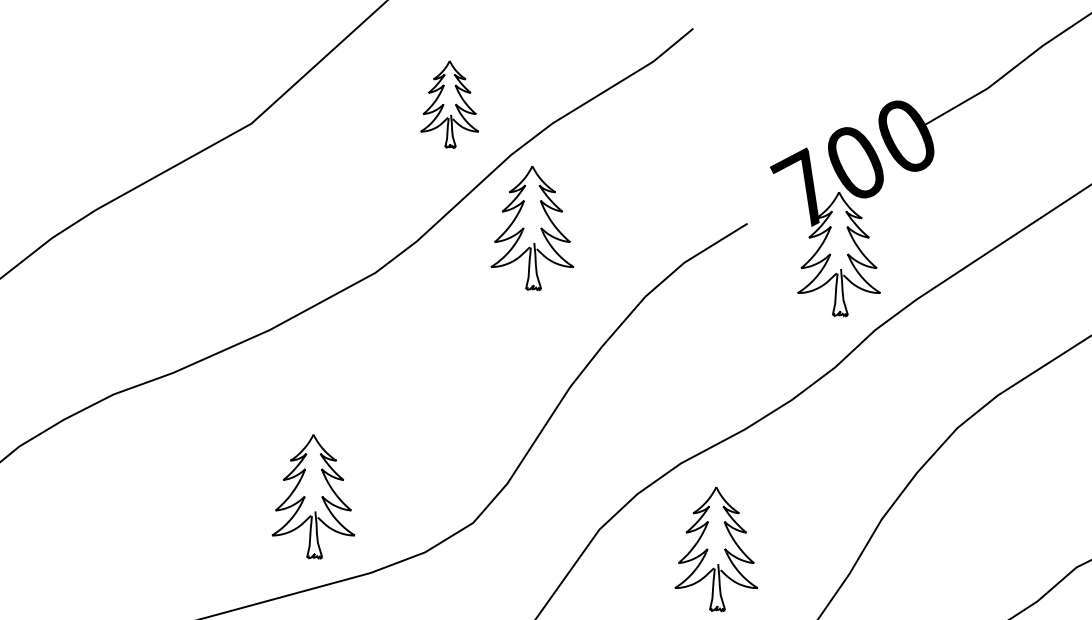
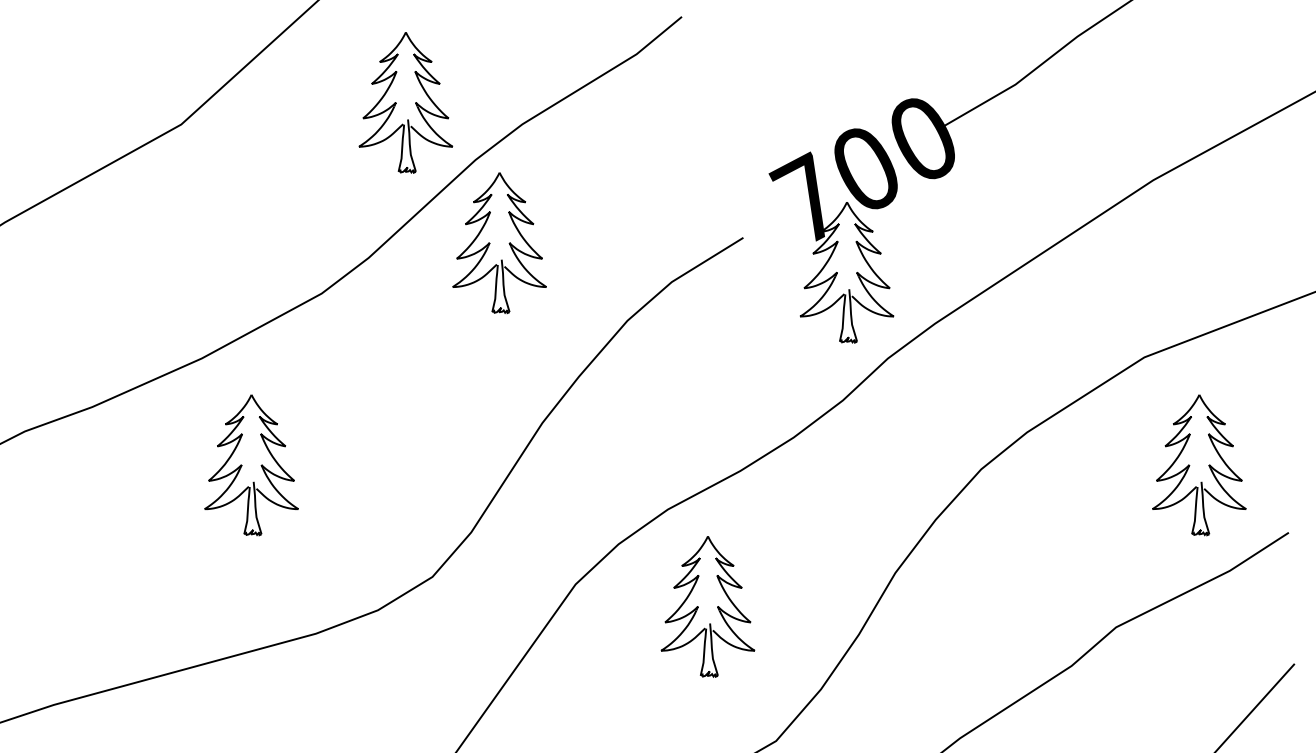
part: (449, 104) -> (405, 102), size x1.43
part: (313, 496) -> (251, 465), moved

